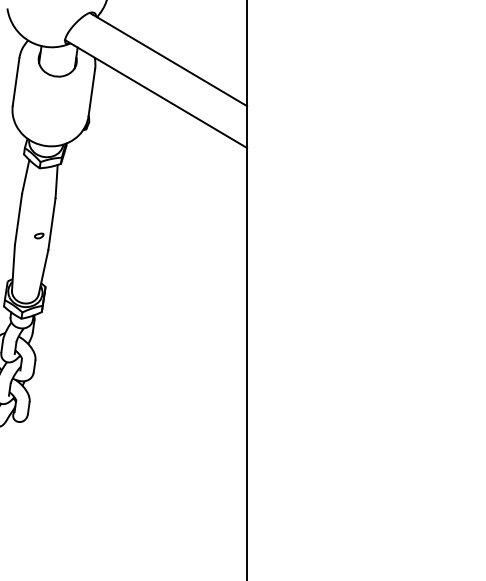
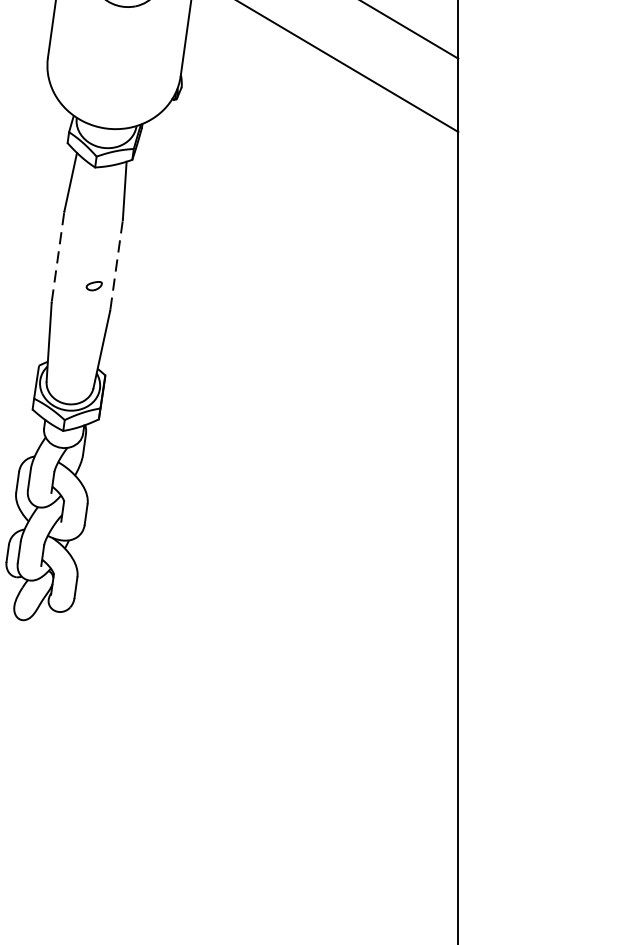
line: (18, 219) -> (57, 257), solid -> dashed
line: (51, 224) -> (115, 265), solid -> dashed

